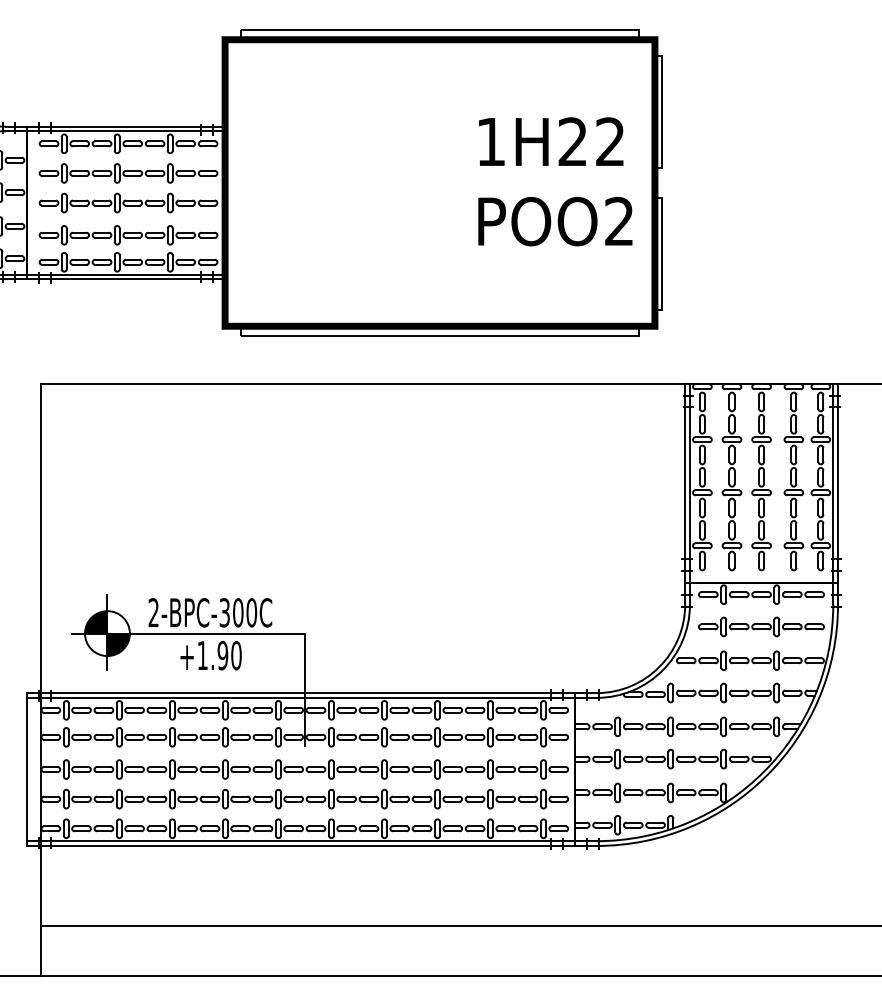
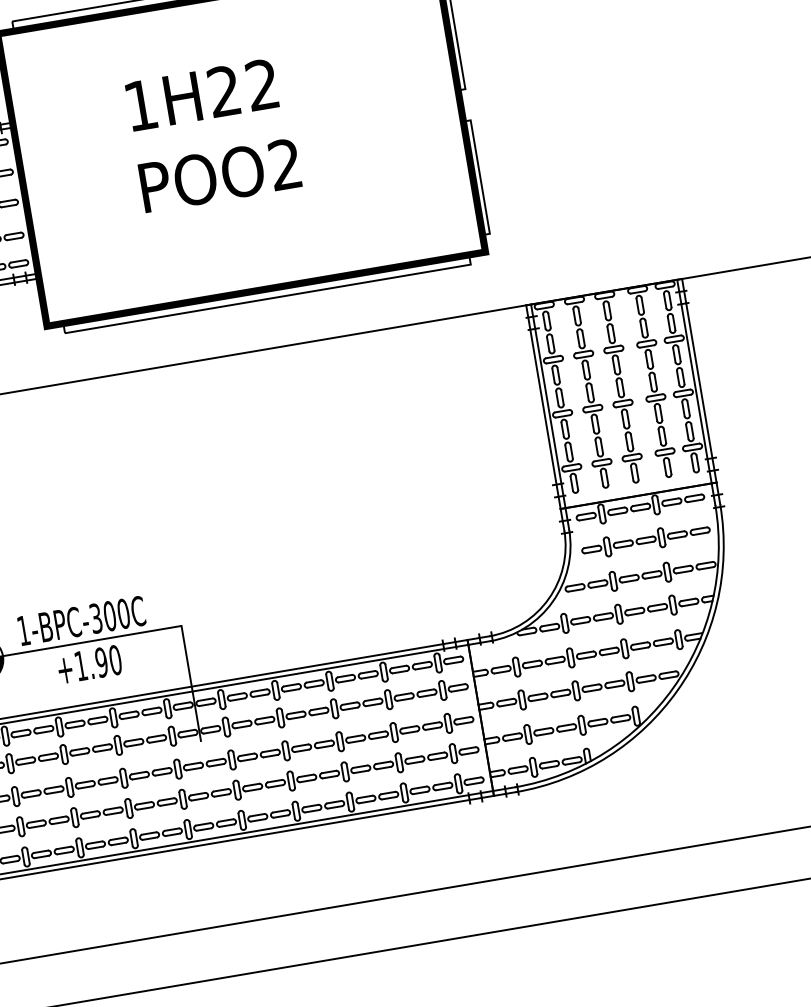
text: (555, 181) -> (213, 134), moved
text: (153, 612) -> (23, 630), 2-BPC-300C -> 1-BPC-300C

